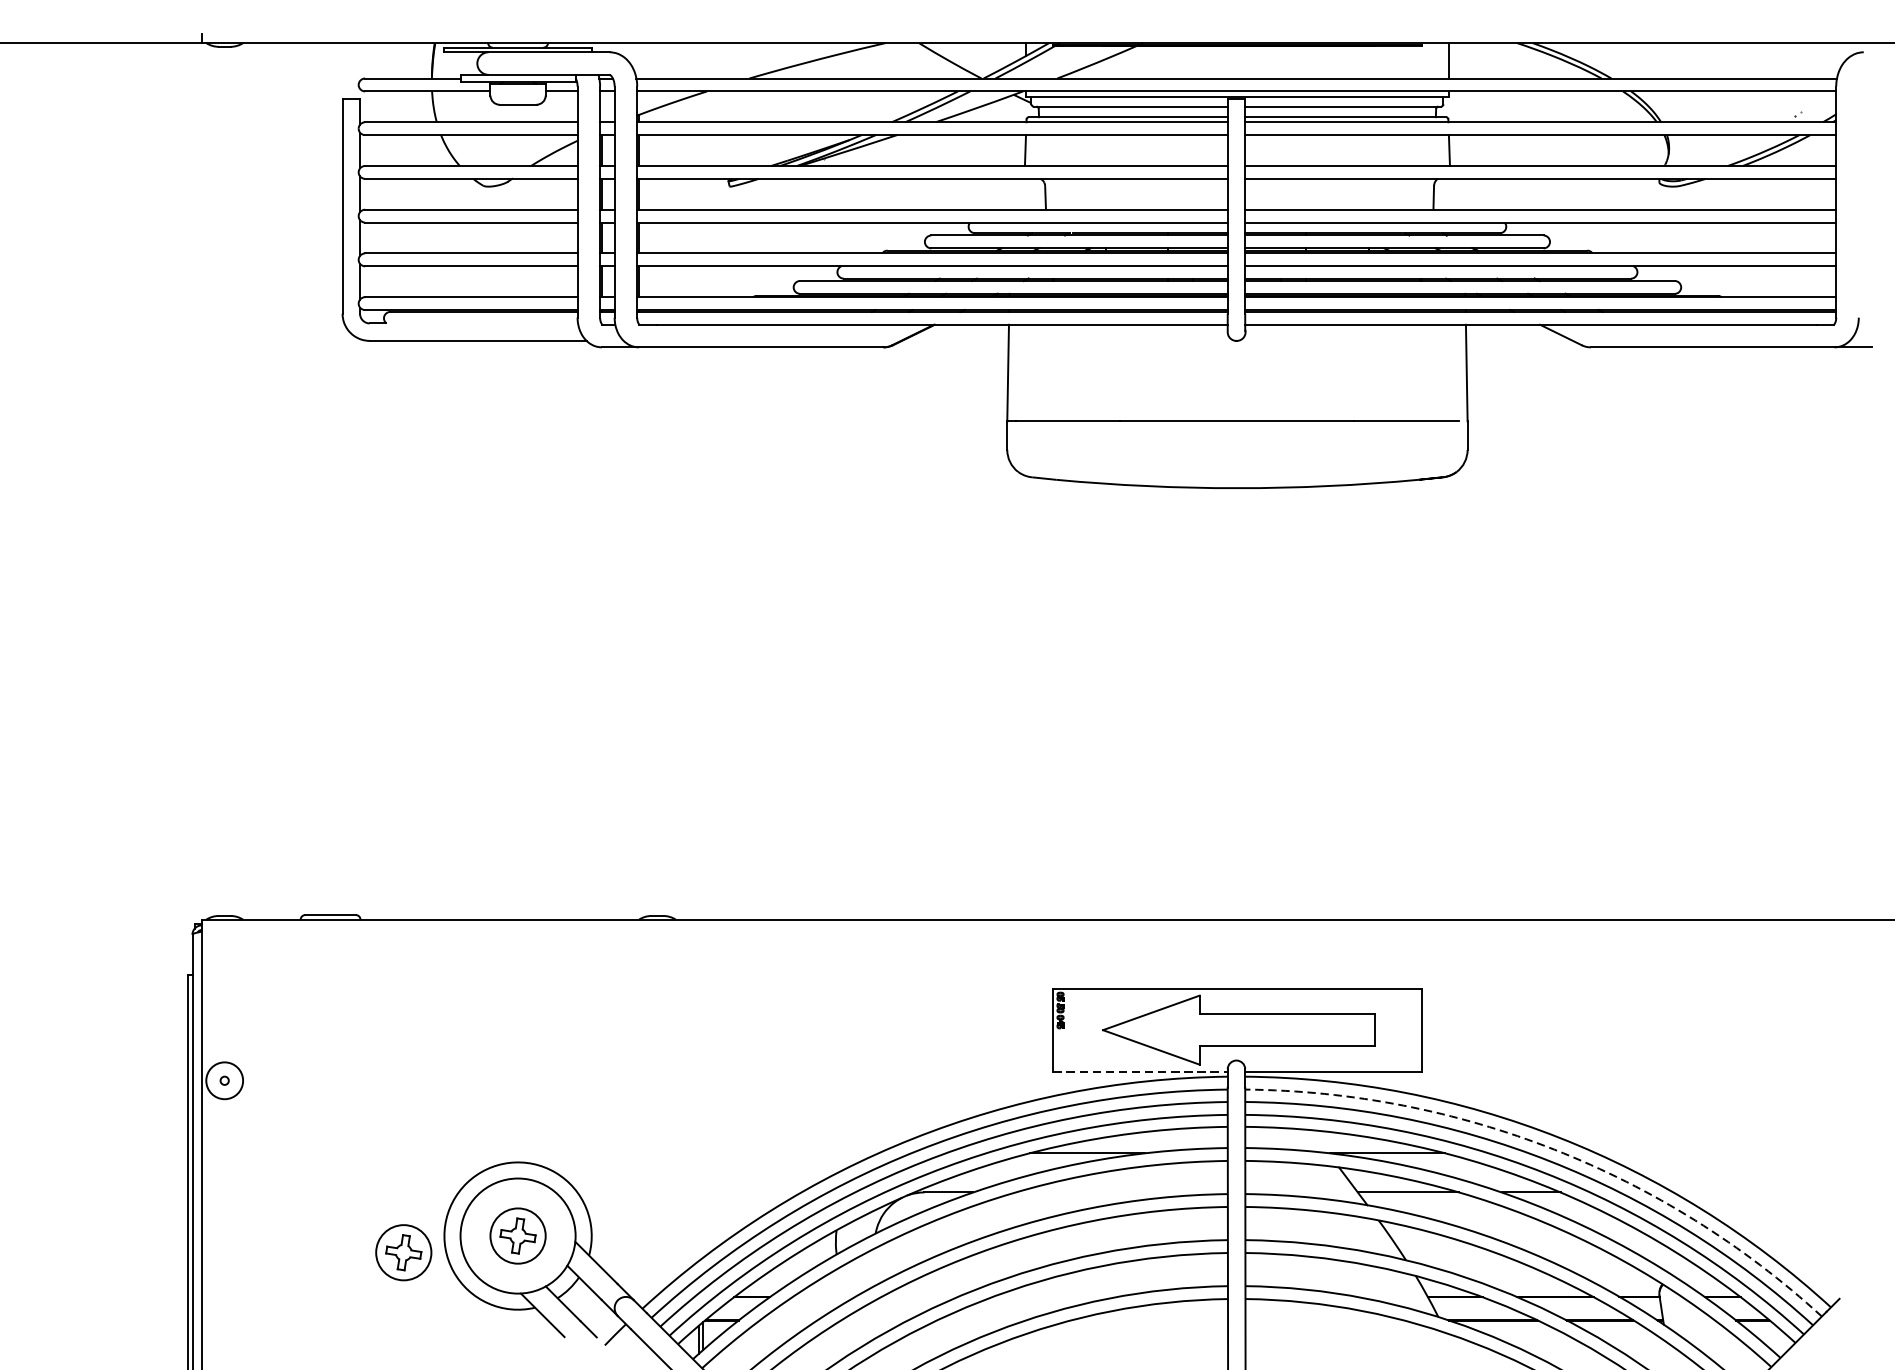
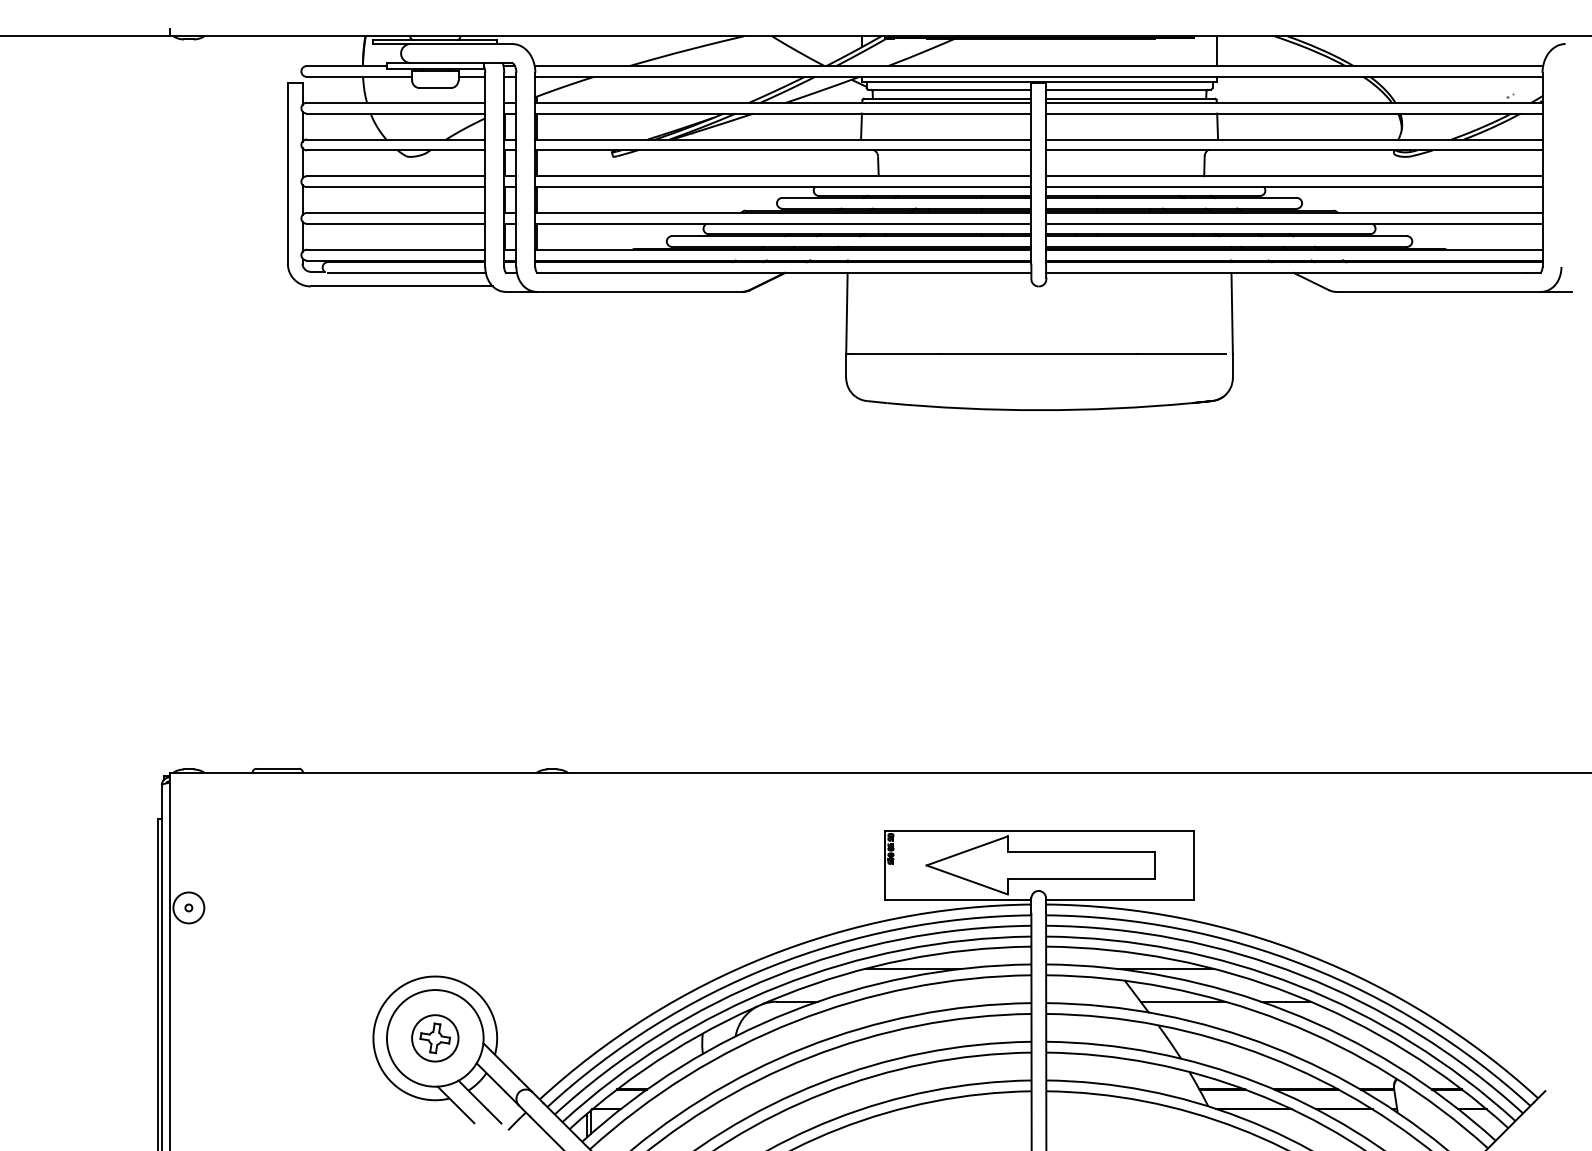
line: (483, 324) -> (406, 272), added
line: (1140, 1071) -> (958, 900), dashed -> solid
arc: (1554, 1149) -> (1305, 965), dashed -> solid
part: (404, 1252) -> (339, 1052), removed

